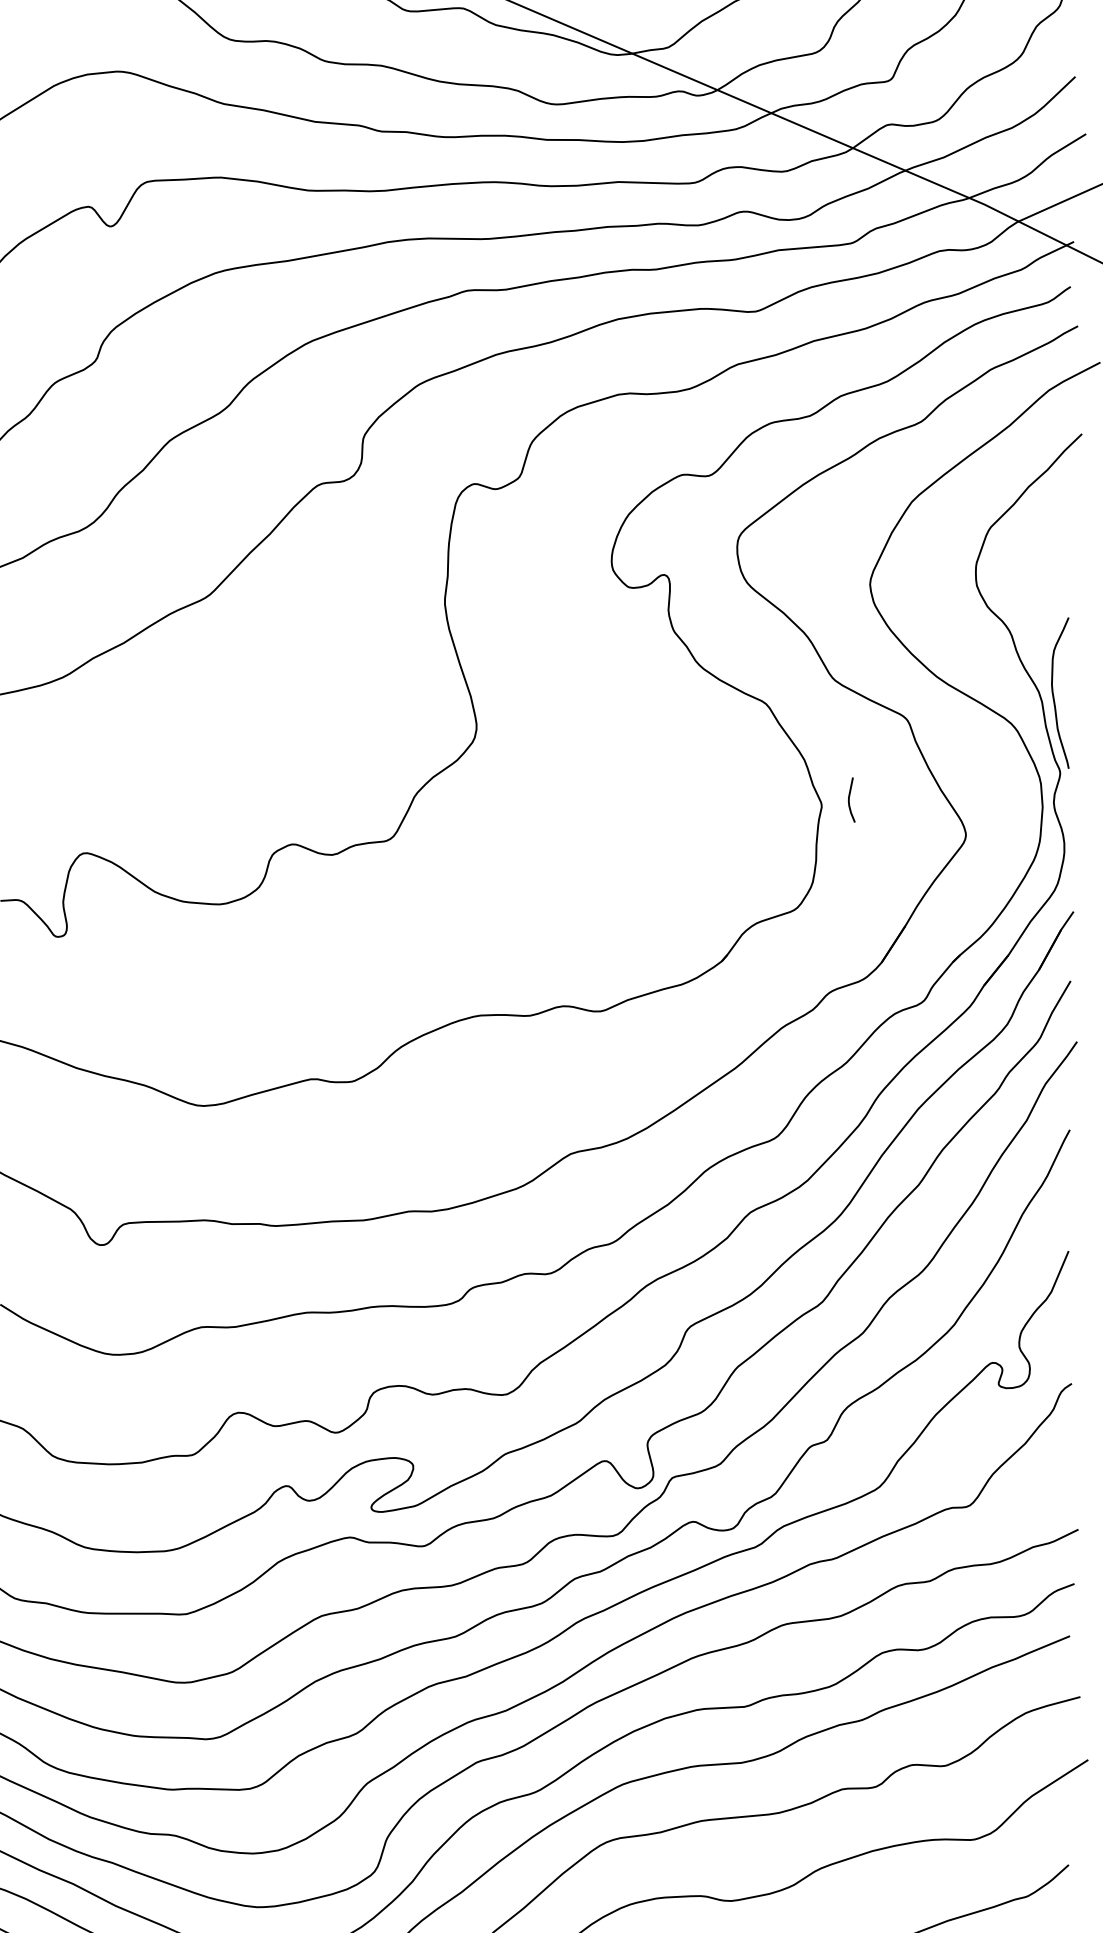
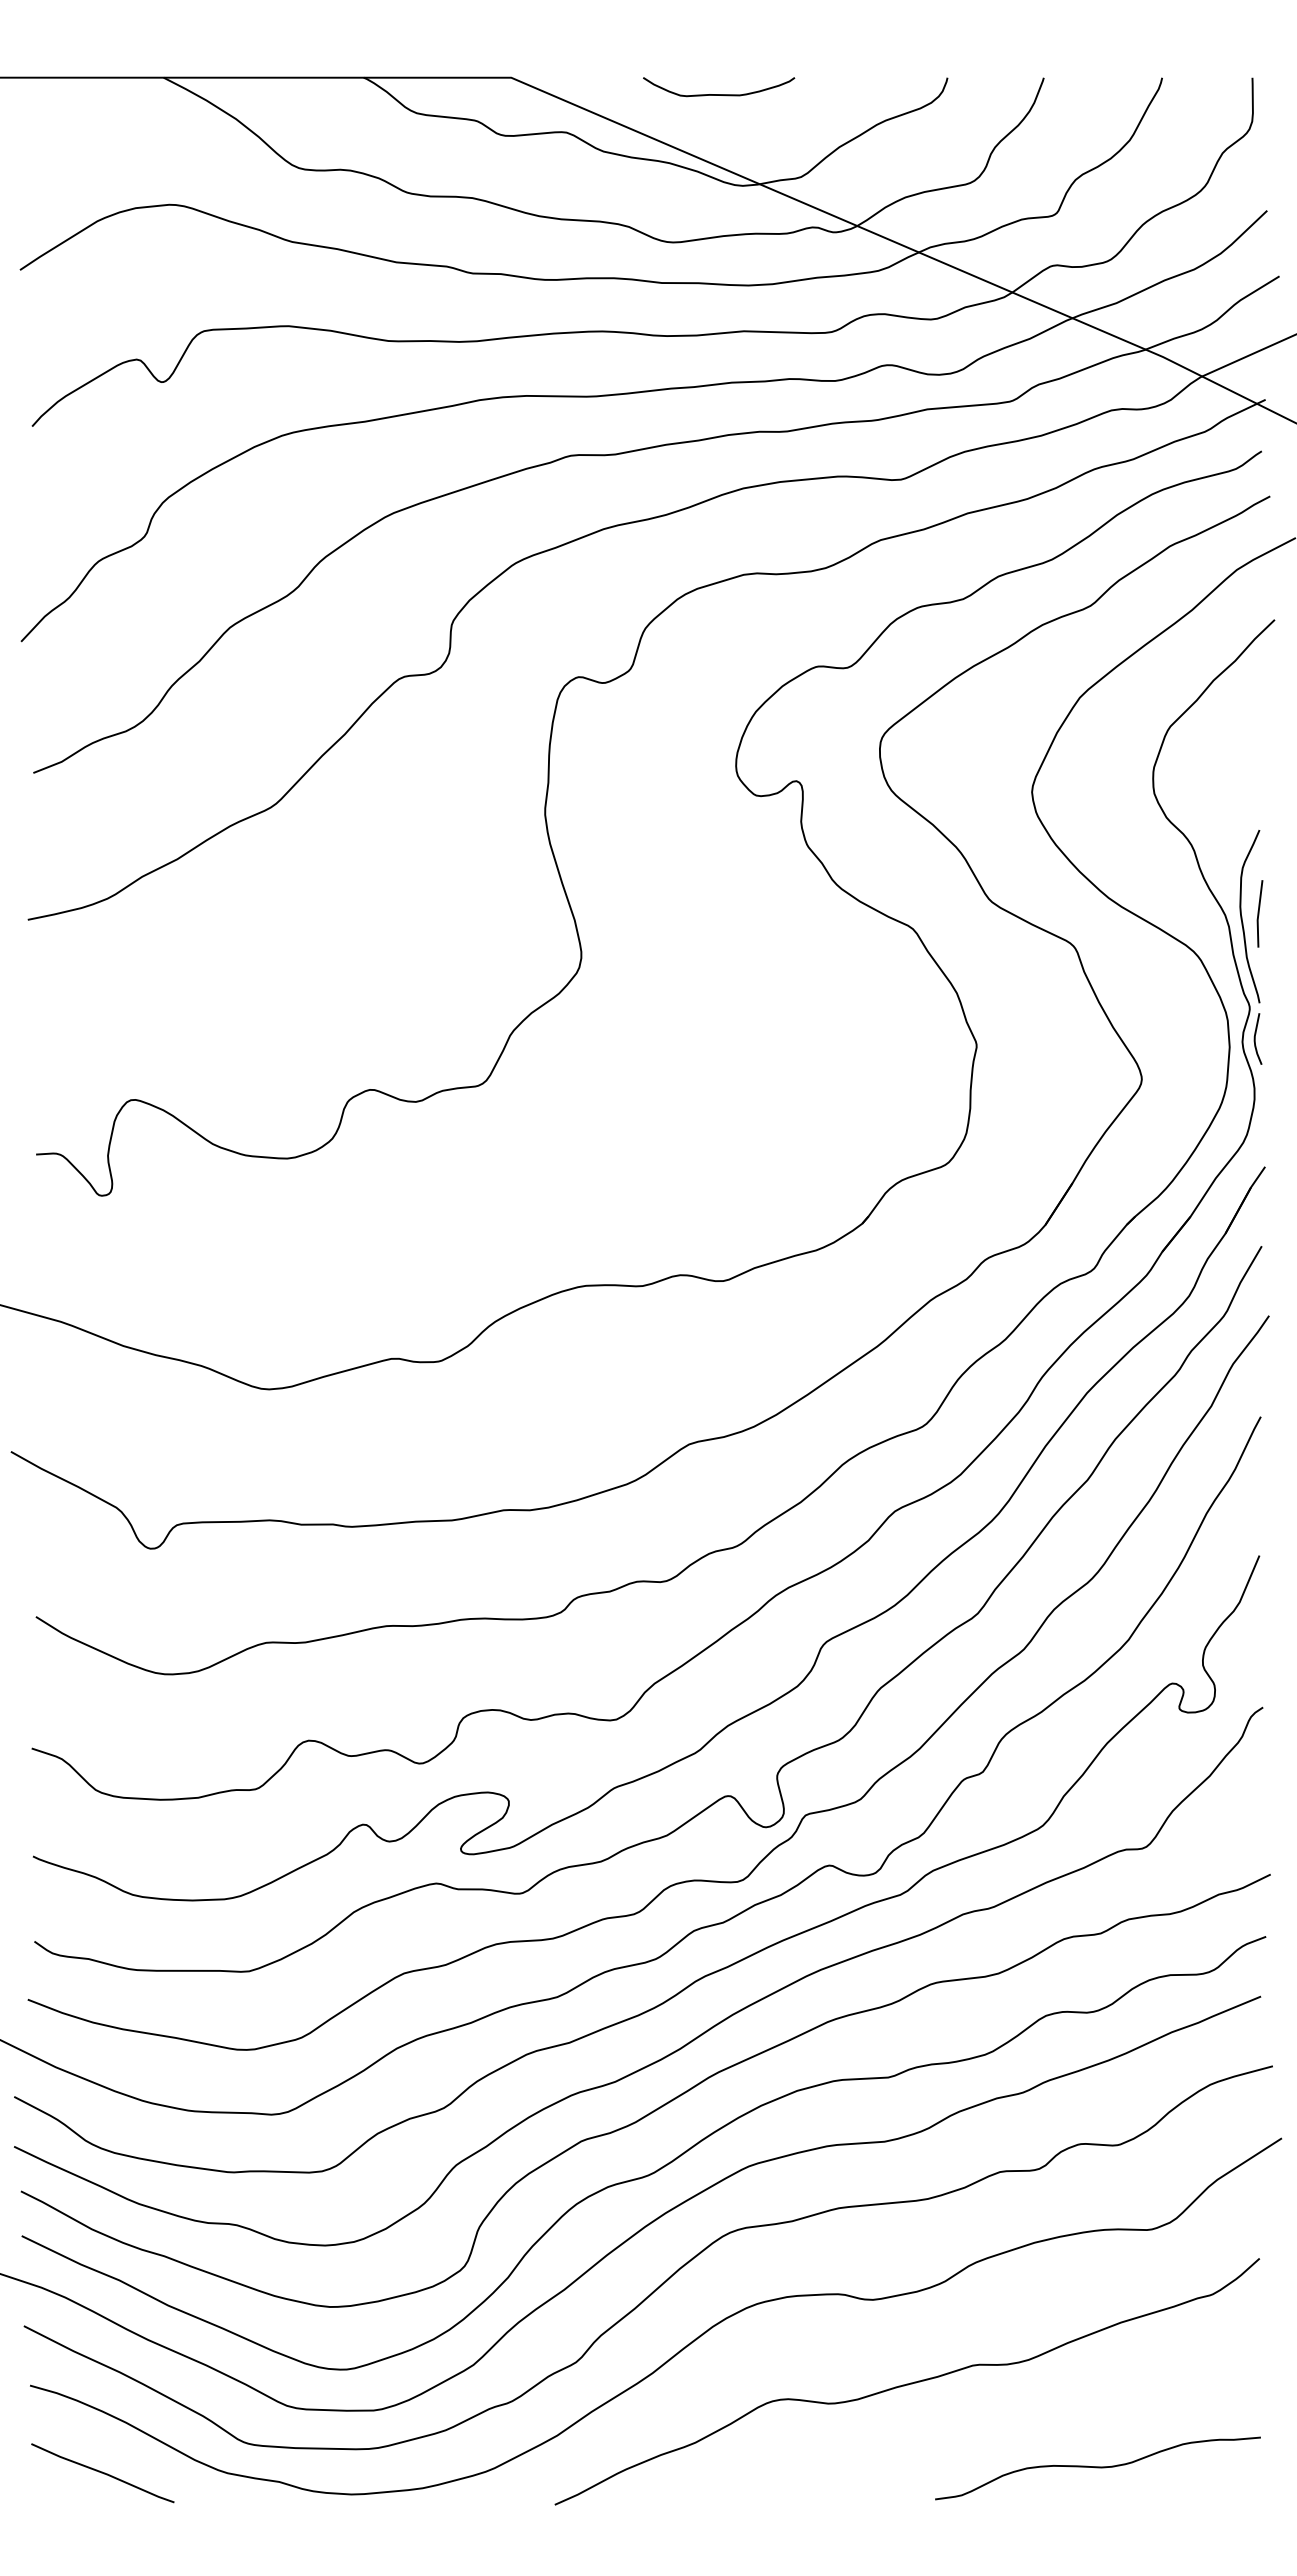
line: (1068, 690) -> (1259, 913), added
curve: (849, 799) -> (1255, 1038), moved

